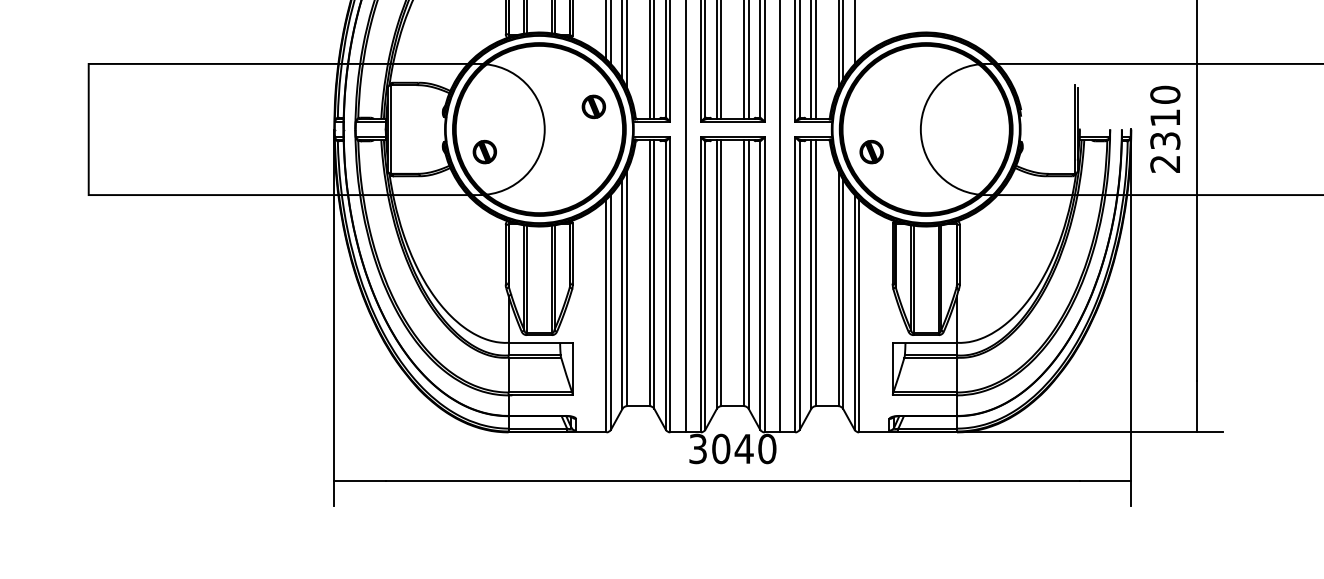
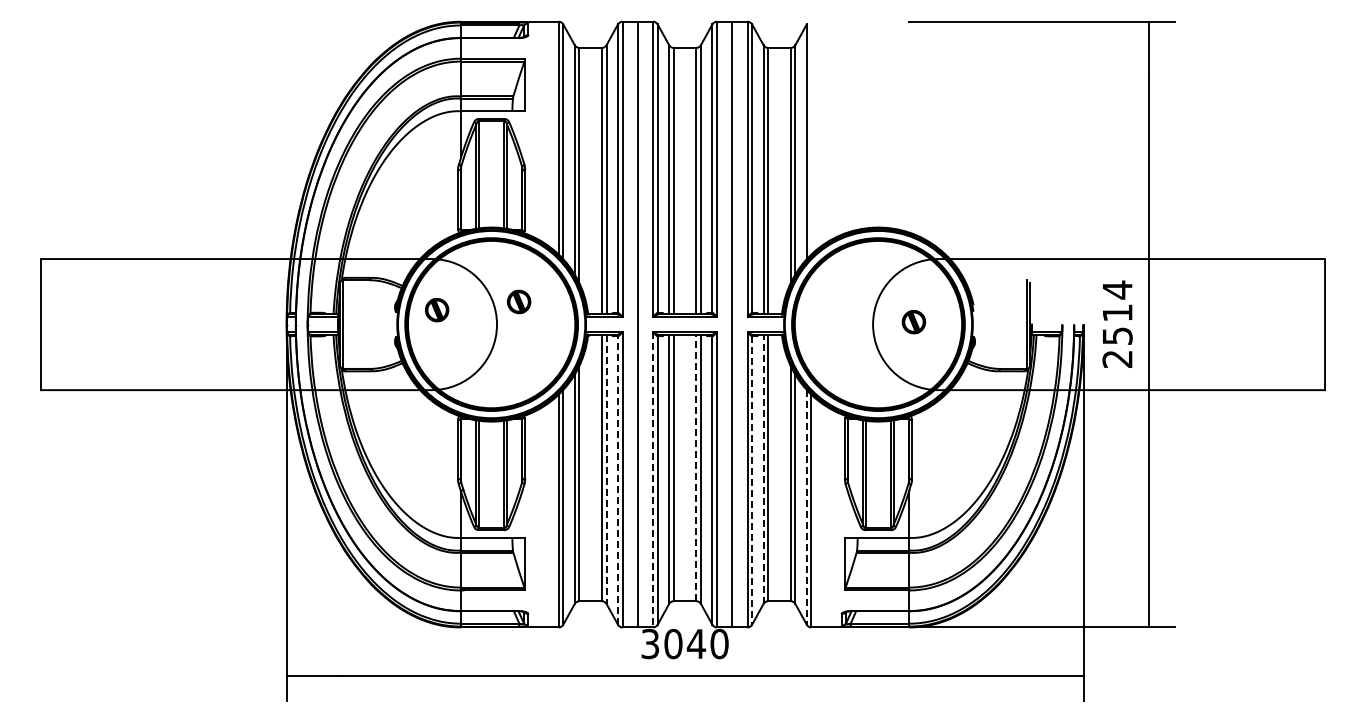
part: (594, 106) -> (519, 301), moved
text: (1165, 117) -> (1117, 312), 2310 -> 2514
part: (485, 152) -> (437, 310), moved
part: (871, 152) -> (913, 322), moved
line: (744, 272) -> (696, 467), solid -> dashed
line: (811, 274) -> (763, 469), solid -> dashed
line: (654, 275) -> (606, 470), solid -> dashed
line: (701, 284) -> (653, 479), solid -> dashed
line: (666, 285) -> (618, 480), solid -> dashed
line: (800, 286) -> (752, 481), solid -> dashed
line: (854, 312) -> (806, 507), solid -> dashed

